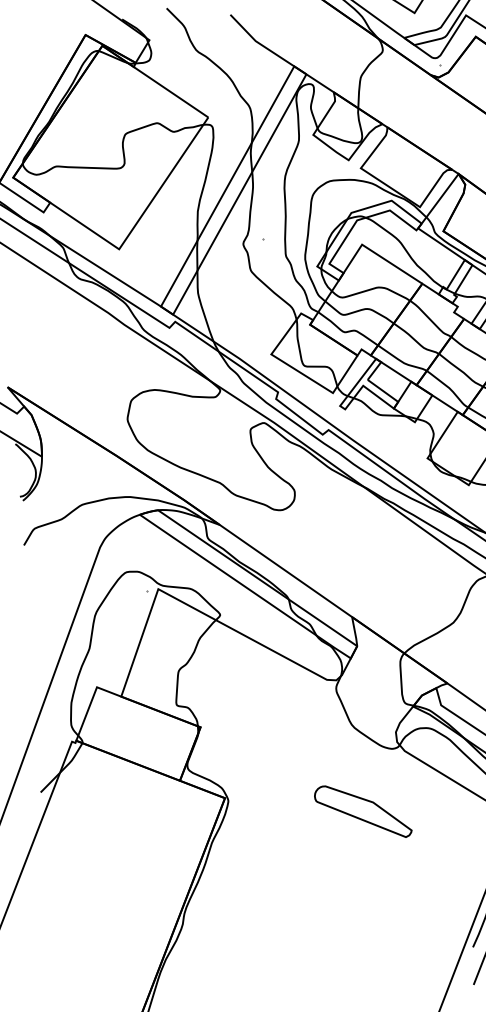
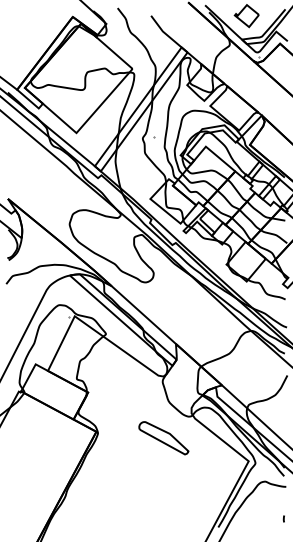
part: (362, 812) -> (163, 438), moved

